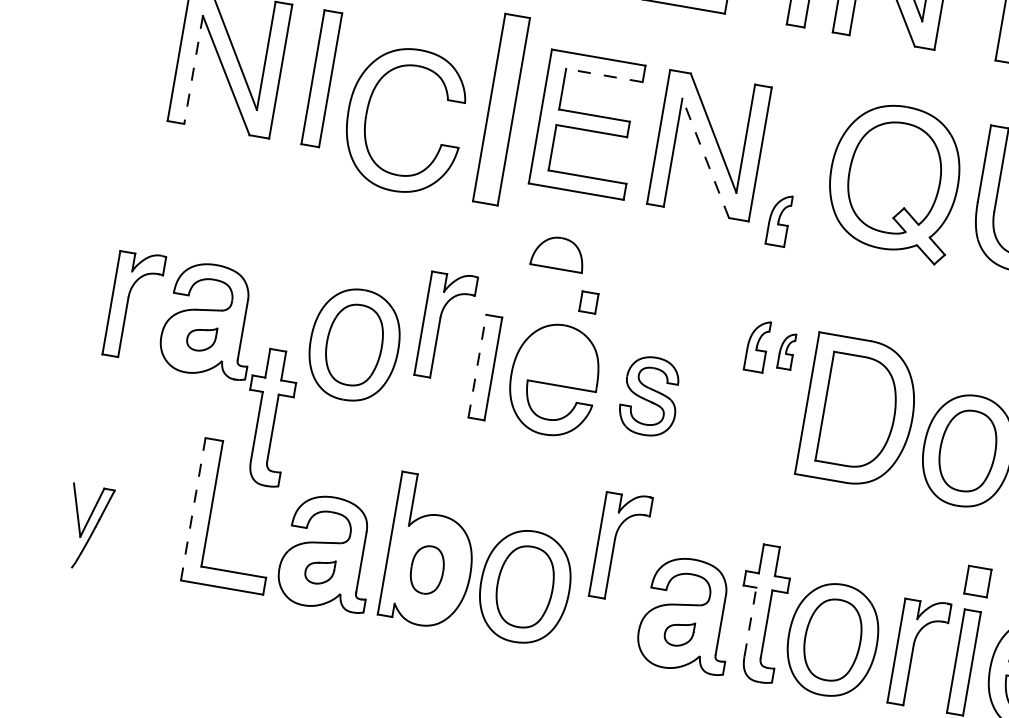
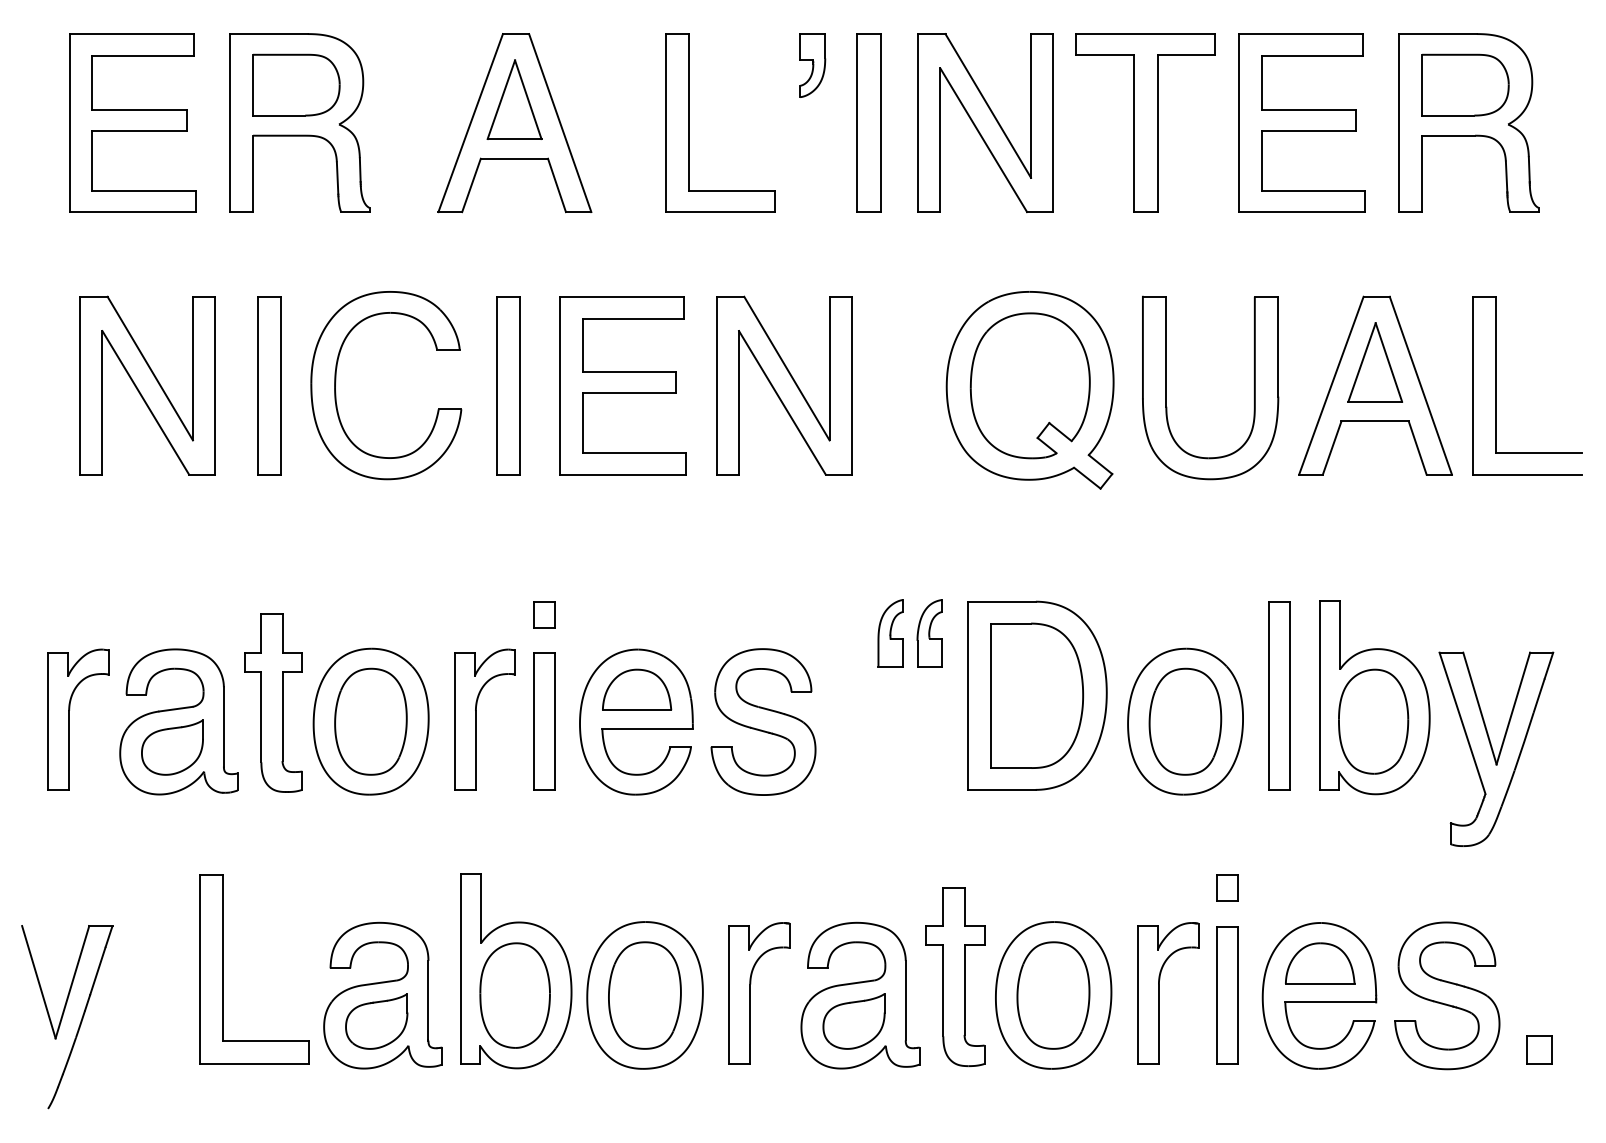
line: (193, 69) -> (102, 402), dashed -> solid
line: (604, 75) -> (633, 318), dashed -> solid
part: (501, 109) -> (508, 385), size x0.71
part: (368, 111) -> (336, 382), moved
line: (705, 158) -> (782, 402), dashed -> solid
part: (778, 220) -> (890, 466), removed
part: (559, 253) -> (637, 689), moved
part: (588, 302) -> (544, 614), moved
part: (439, 324) -> (476, 719), moved
part: (201, 338) -> (172, 747), size x1.67
part: (786, 351) -> (929, 633), size x1.43
line: (477, 366) -> (534, 721), dashed -> solid
part: (650, 395) -> (763, 721), size x1.43
part: (267, 416) -> (273, 702), moved
line: (193, 509) -> (199, 969), dashed -> solid
part: (87, 528) -> (67, 1017), size x1.67
part: (614, 545) -> (750, 993), moved
part: (426, 569) -> (514, 995), size x1.67
part: (319, 571) -> (376, 1021), size x1.67
part: (977, 581) -> (1227, 887), size x0.71
line: (750, 621) -> (943, 990), dashed -> solid
part: (678, 633) -> (853, 1021), size x1.67

